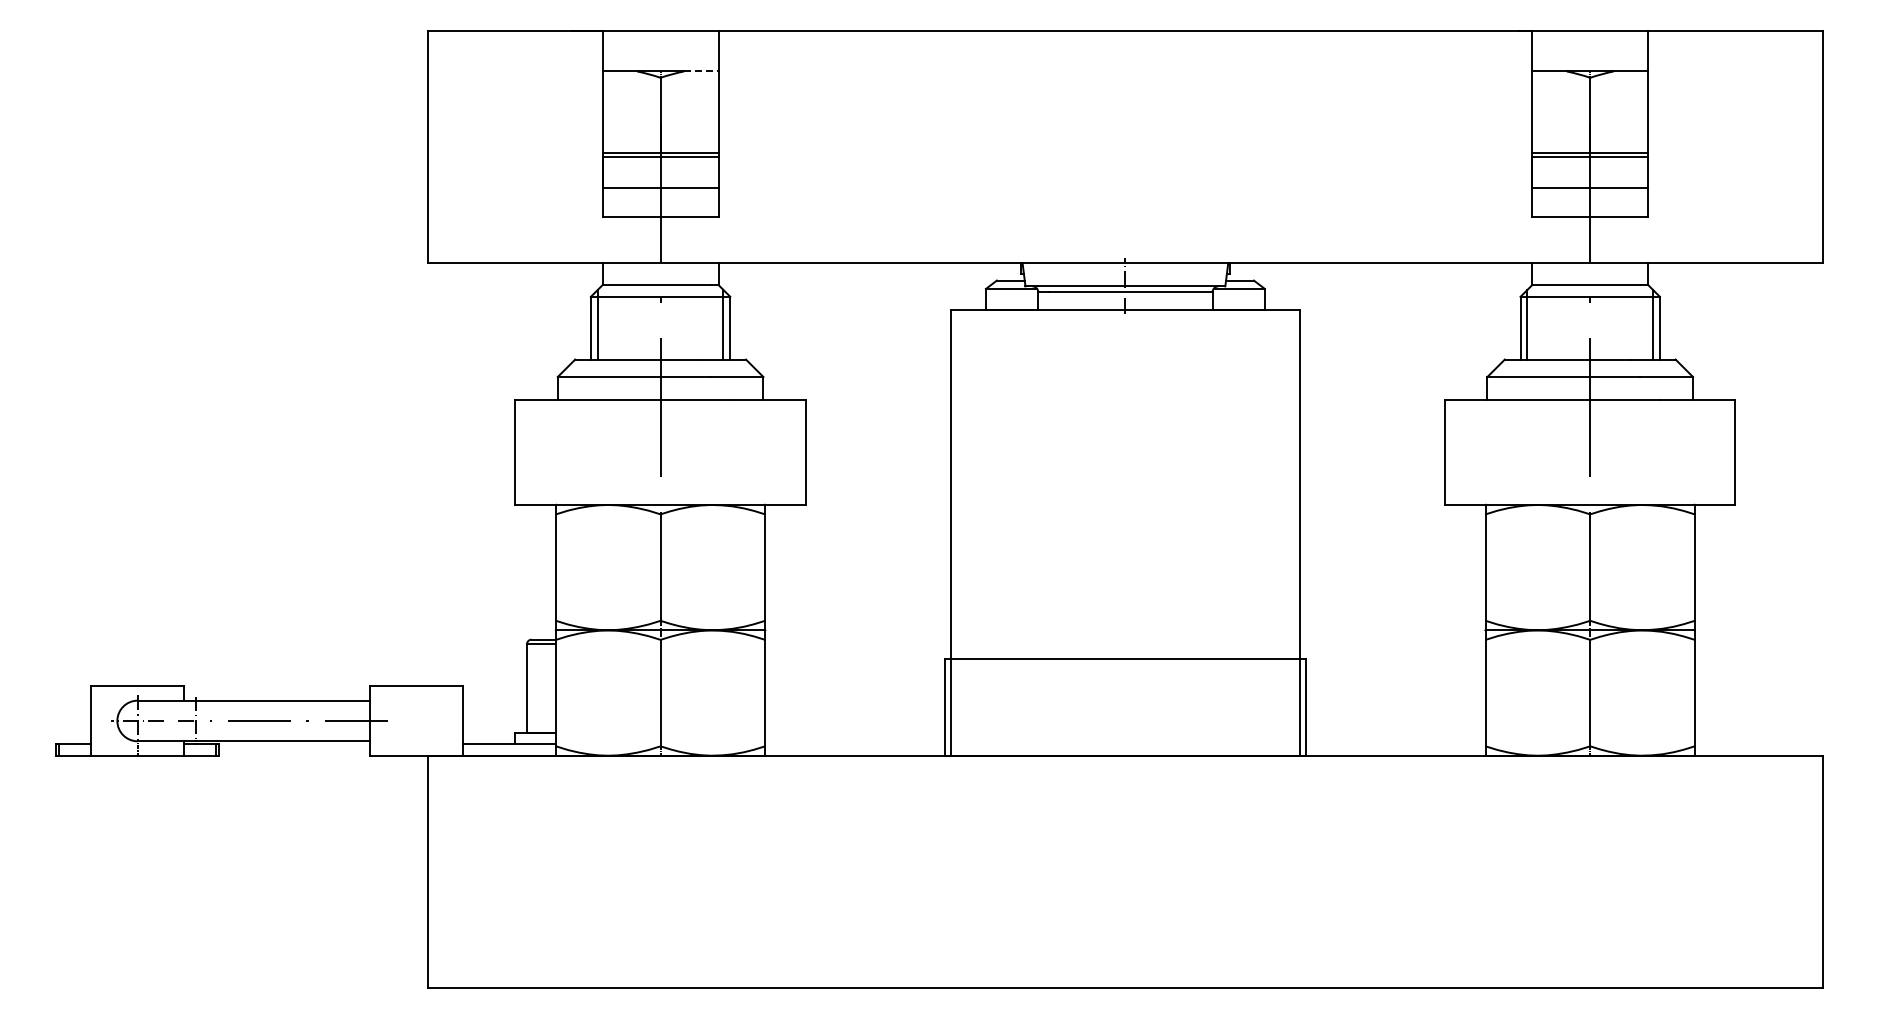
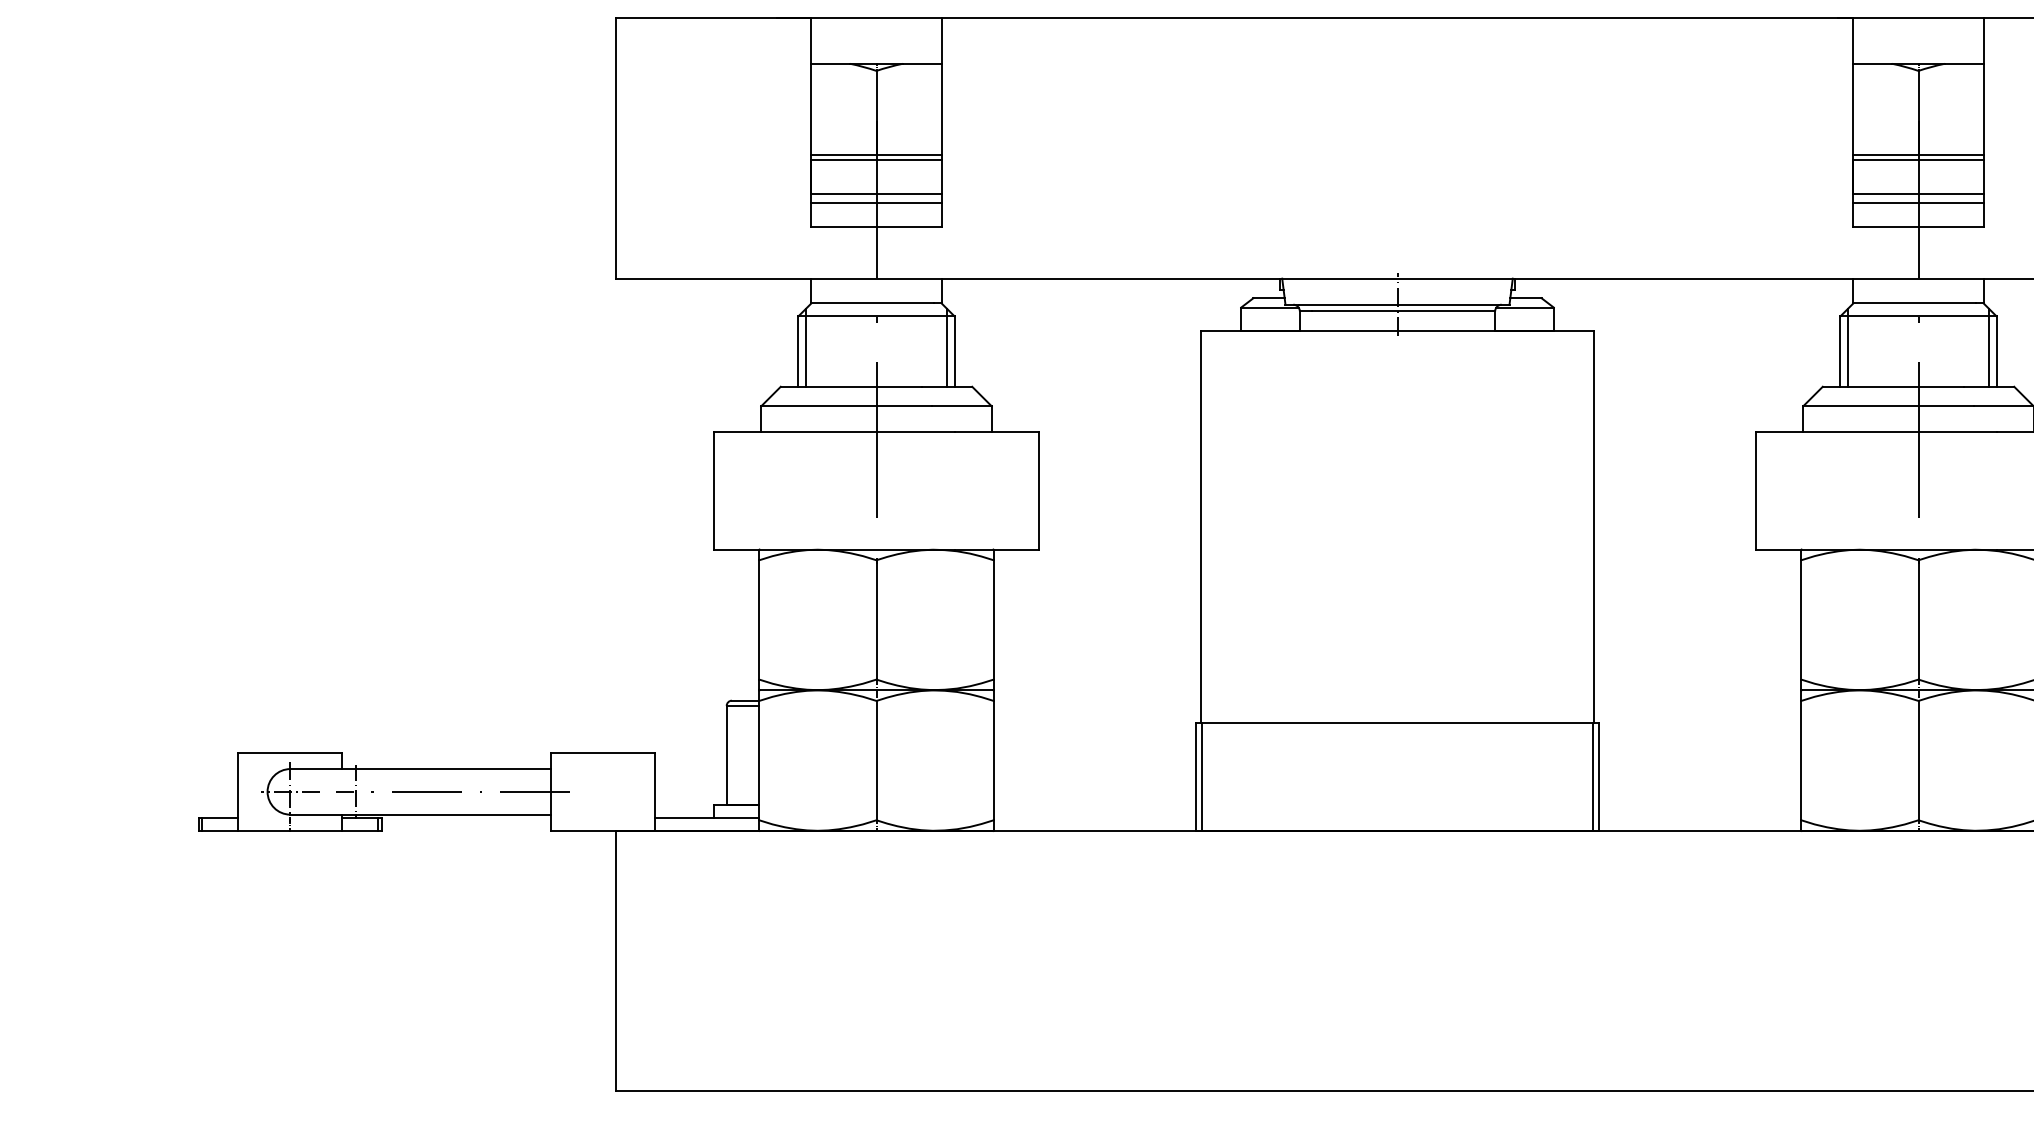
line: (701, 71) -> (922, 63), dashed -> solid
line: (660, 195) -> (876, 202), added
line: (1590, 195) -> (1918, 202), added

